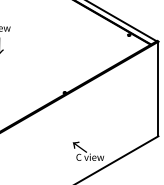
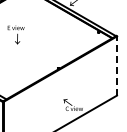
line: (159, 89) -> (117, 66), solid -> dashed

